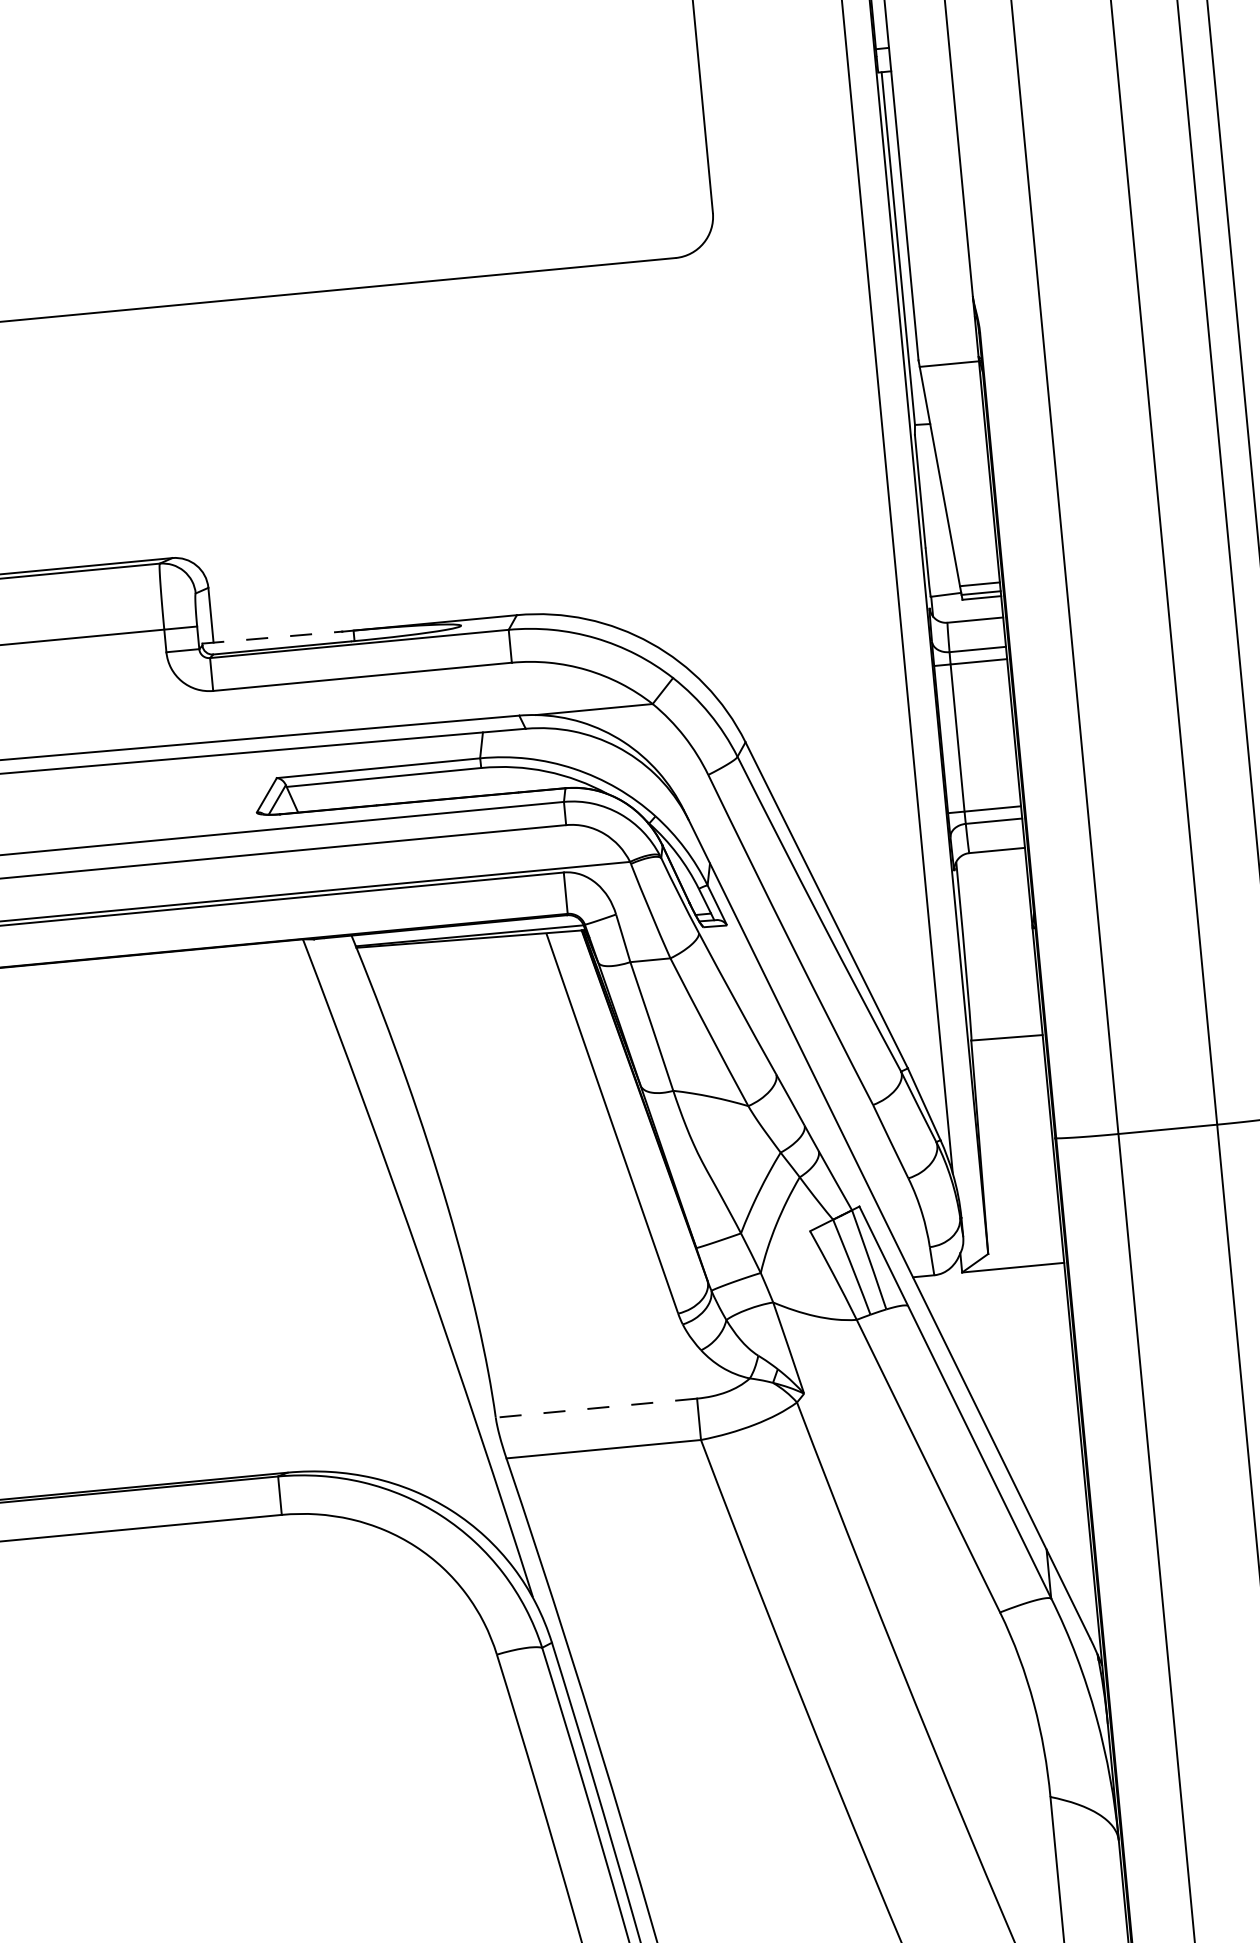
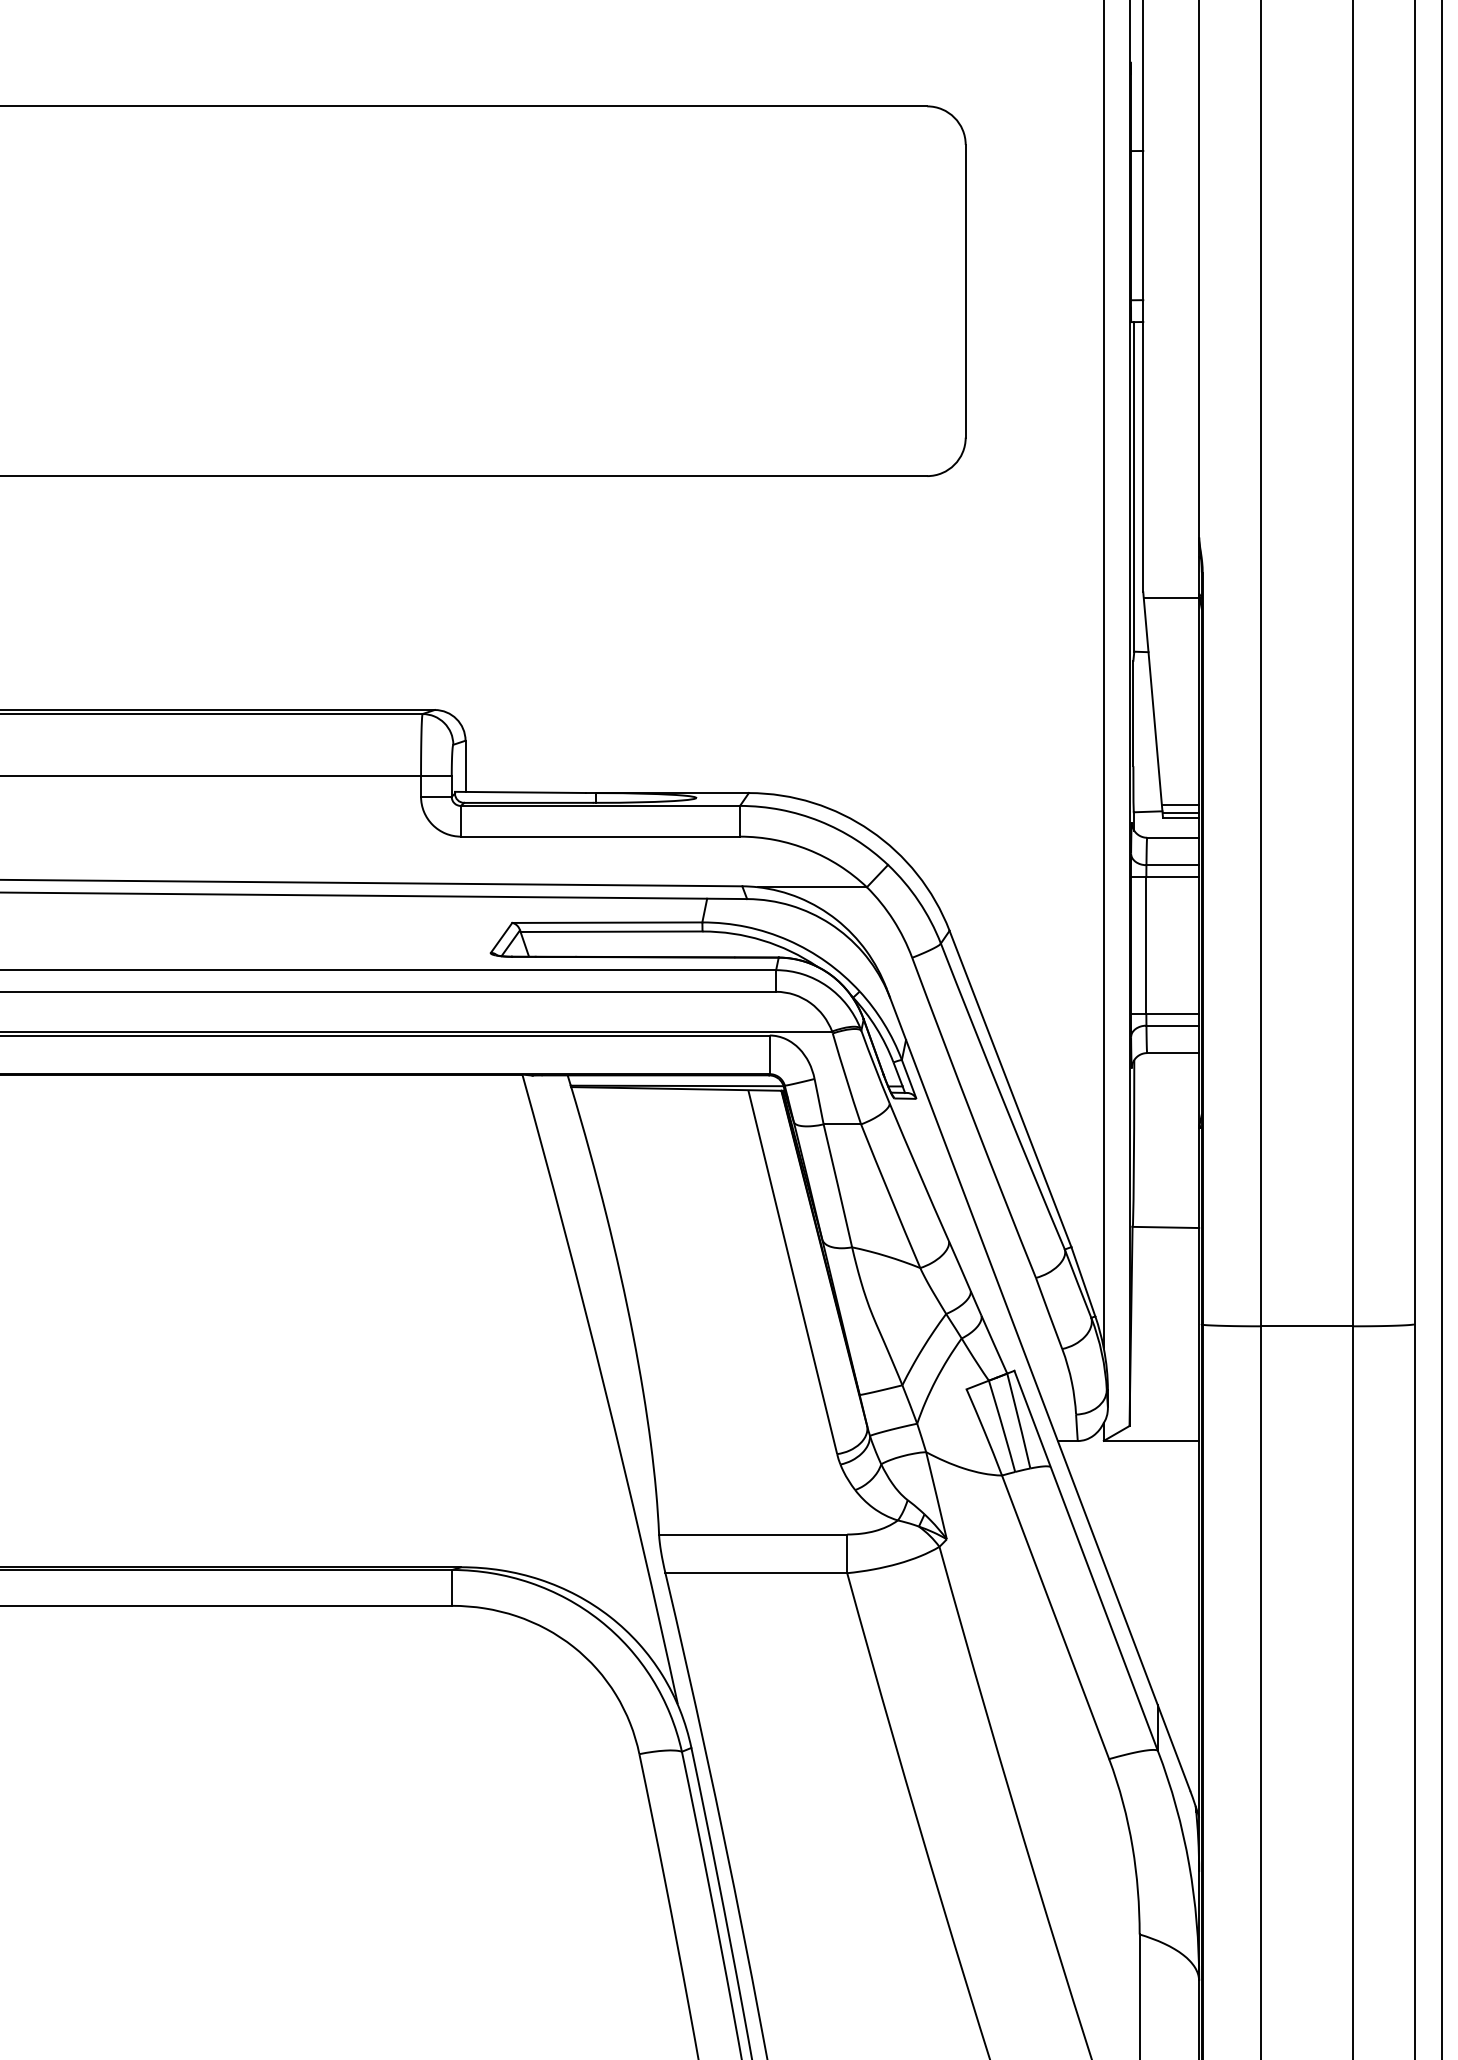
line: (272, 637) -> (520, 792), dashed -> solid
line: (595, 1408) -> (752, 1534), dashed -> solid

